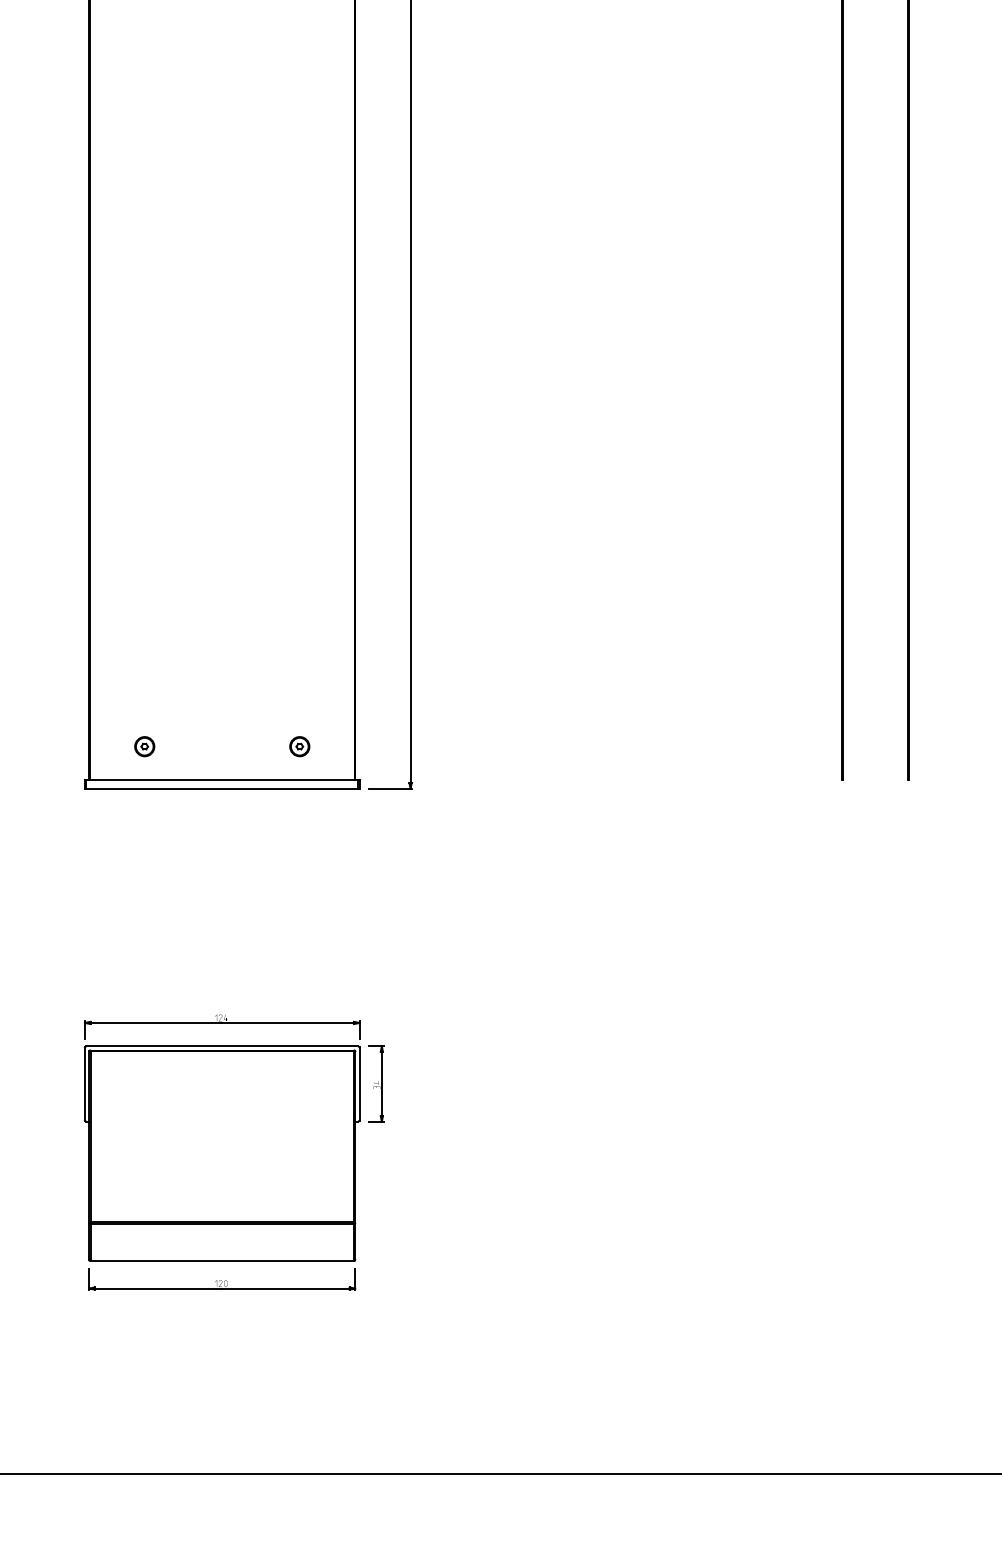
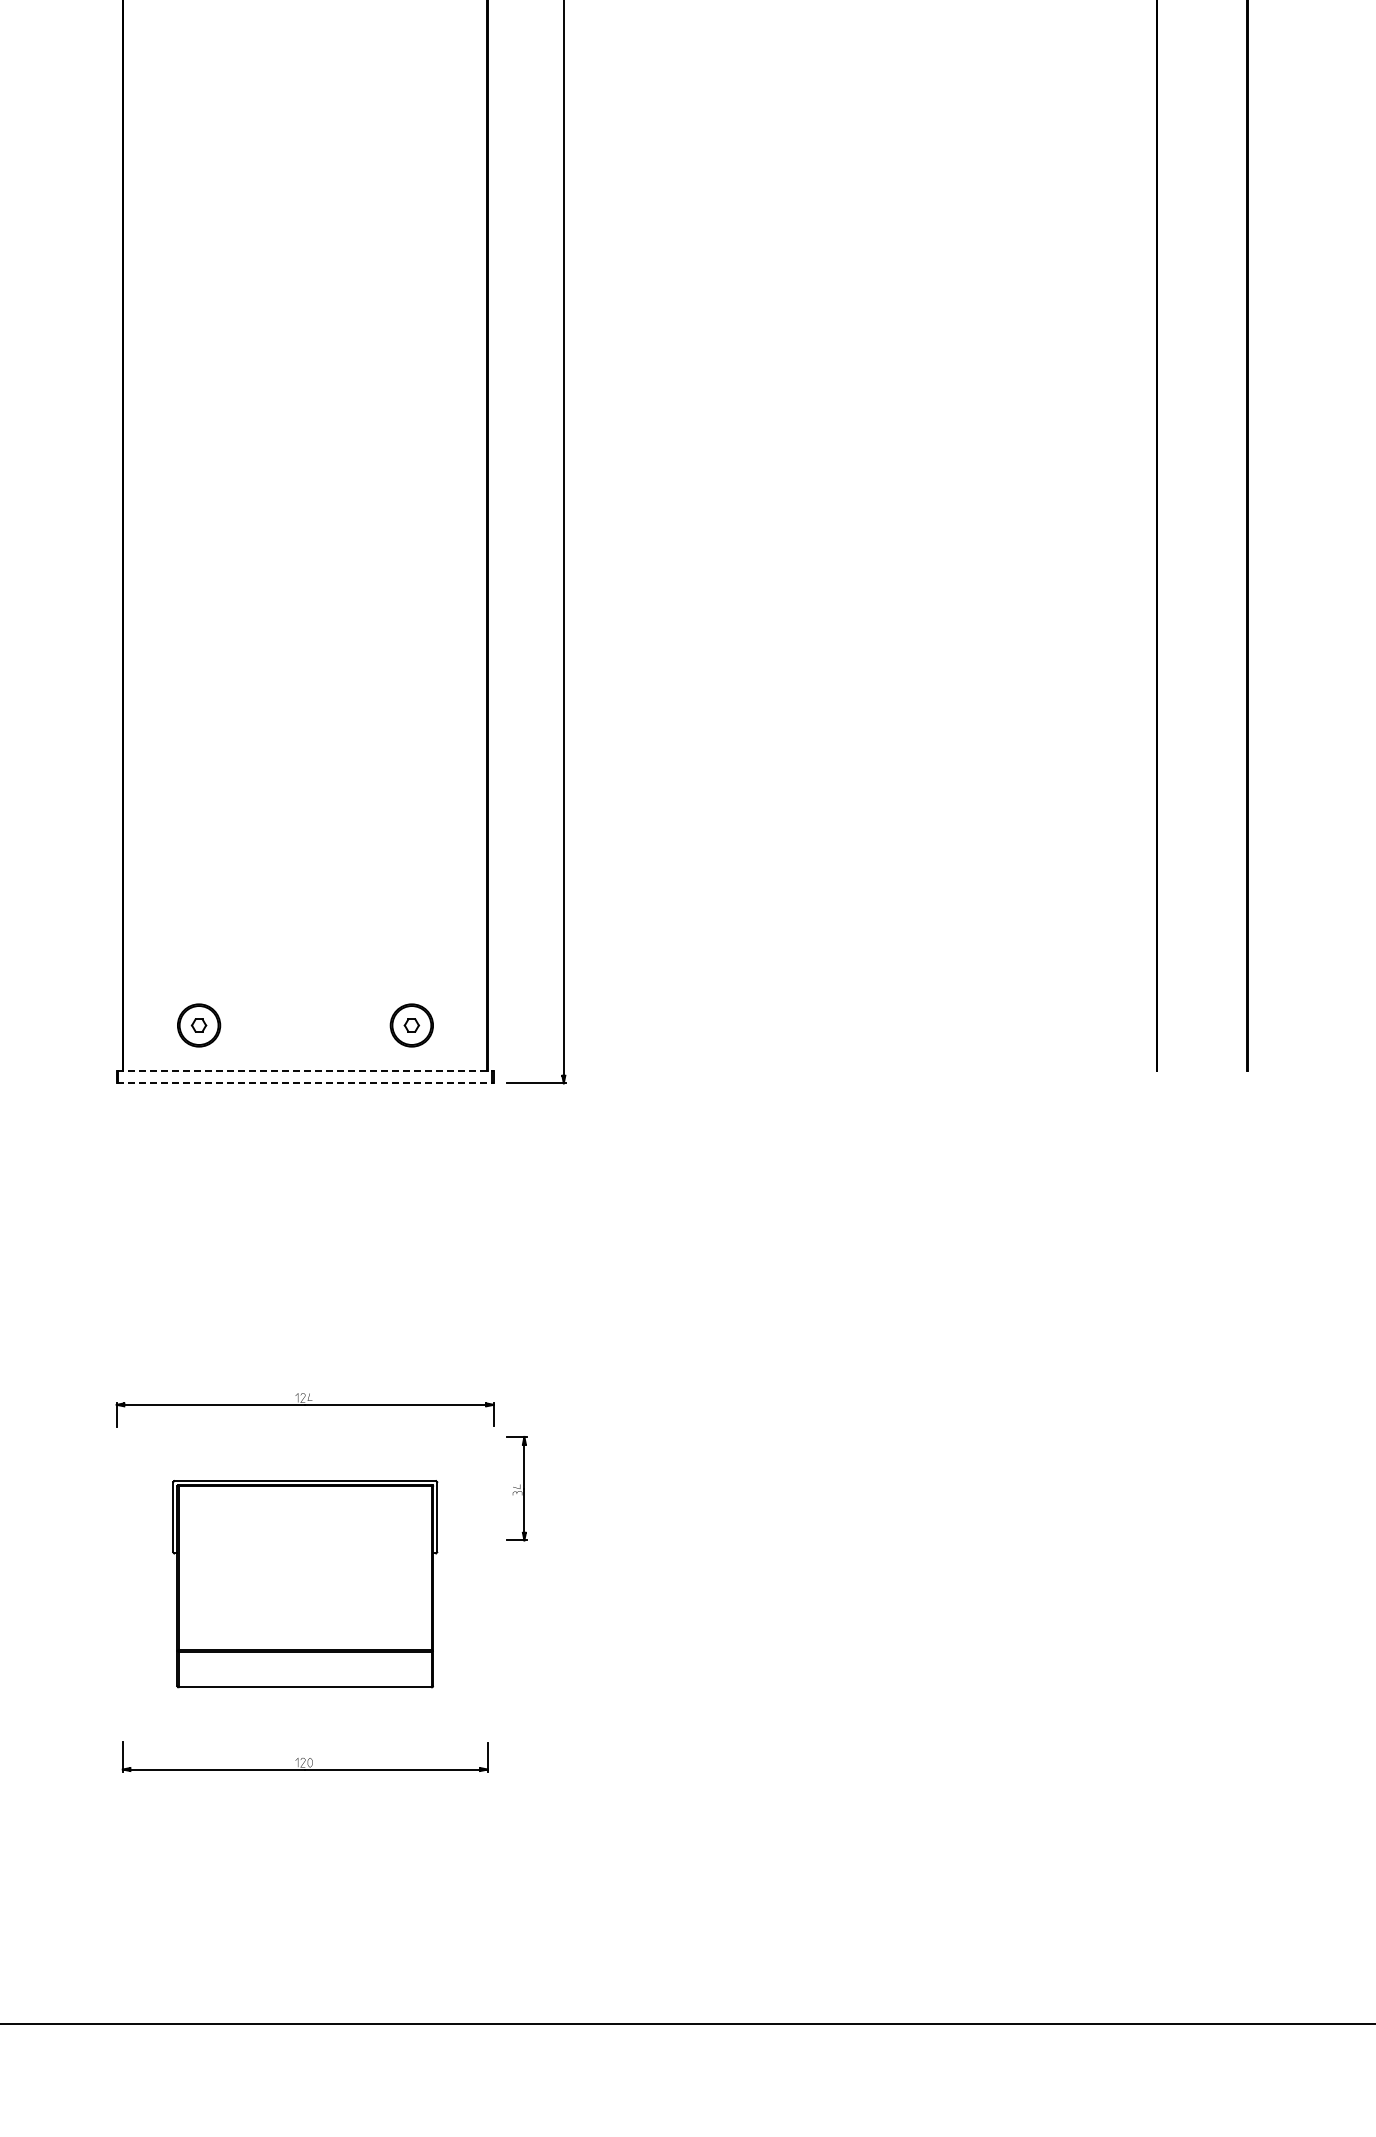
part: (144, 746) -> (198, 1025), size x1.6
part: (299, 746) -> (411, 1025), size x1.6
line: (222, 780) -> (305, 1071), solid -> dashed
line: (222, 788) -> (305, 1083), solid -> dashed
part: (221, 1153) -> (304, 1583), size x0.7

